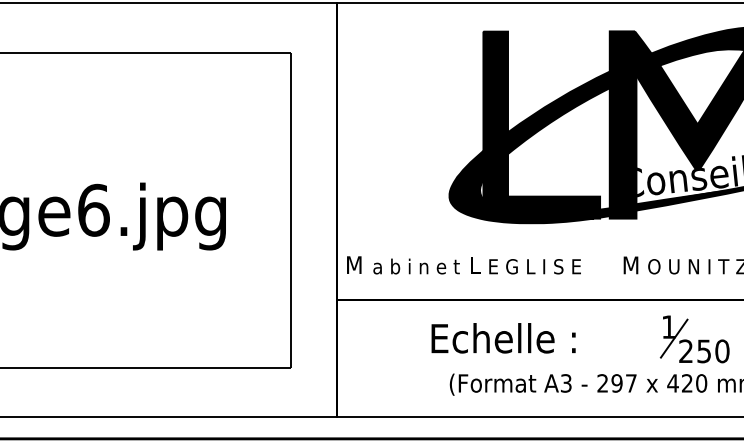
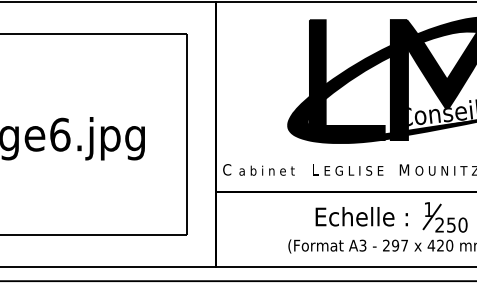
text: (353, 264) -> (226, 169), M -> C
text: (526, 264) -> (348, 169), moved
text: (503, 337) -> (361, 216), moved

